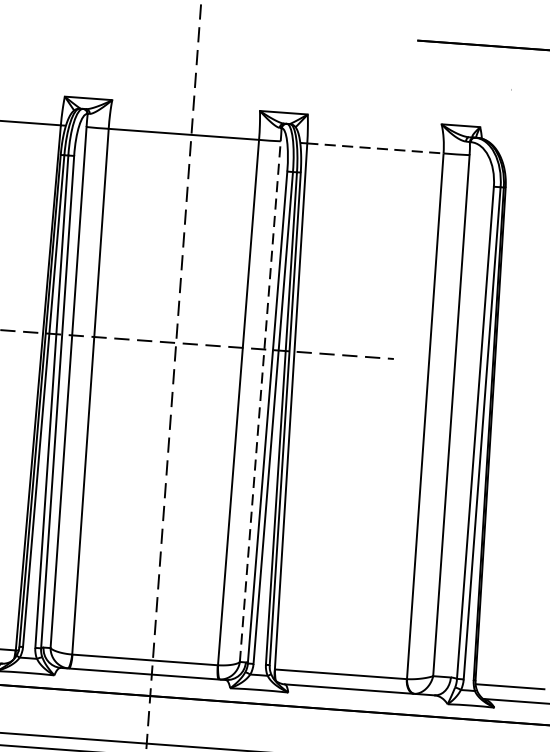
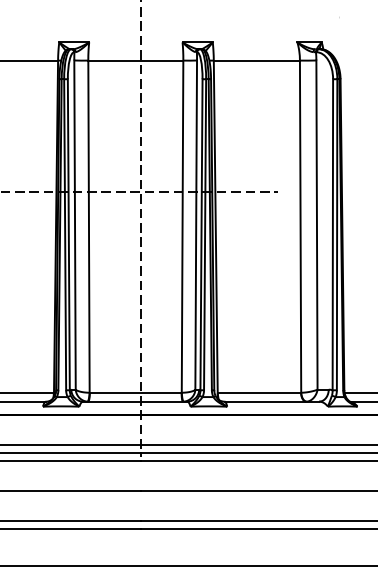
line: (376, 148) -> (257, 60), dashed -> solid
line: (260, 402) -> (196, 225), dashed -> solid

